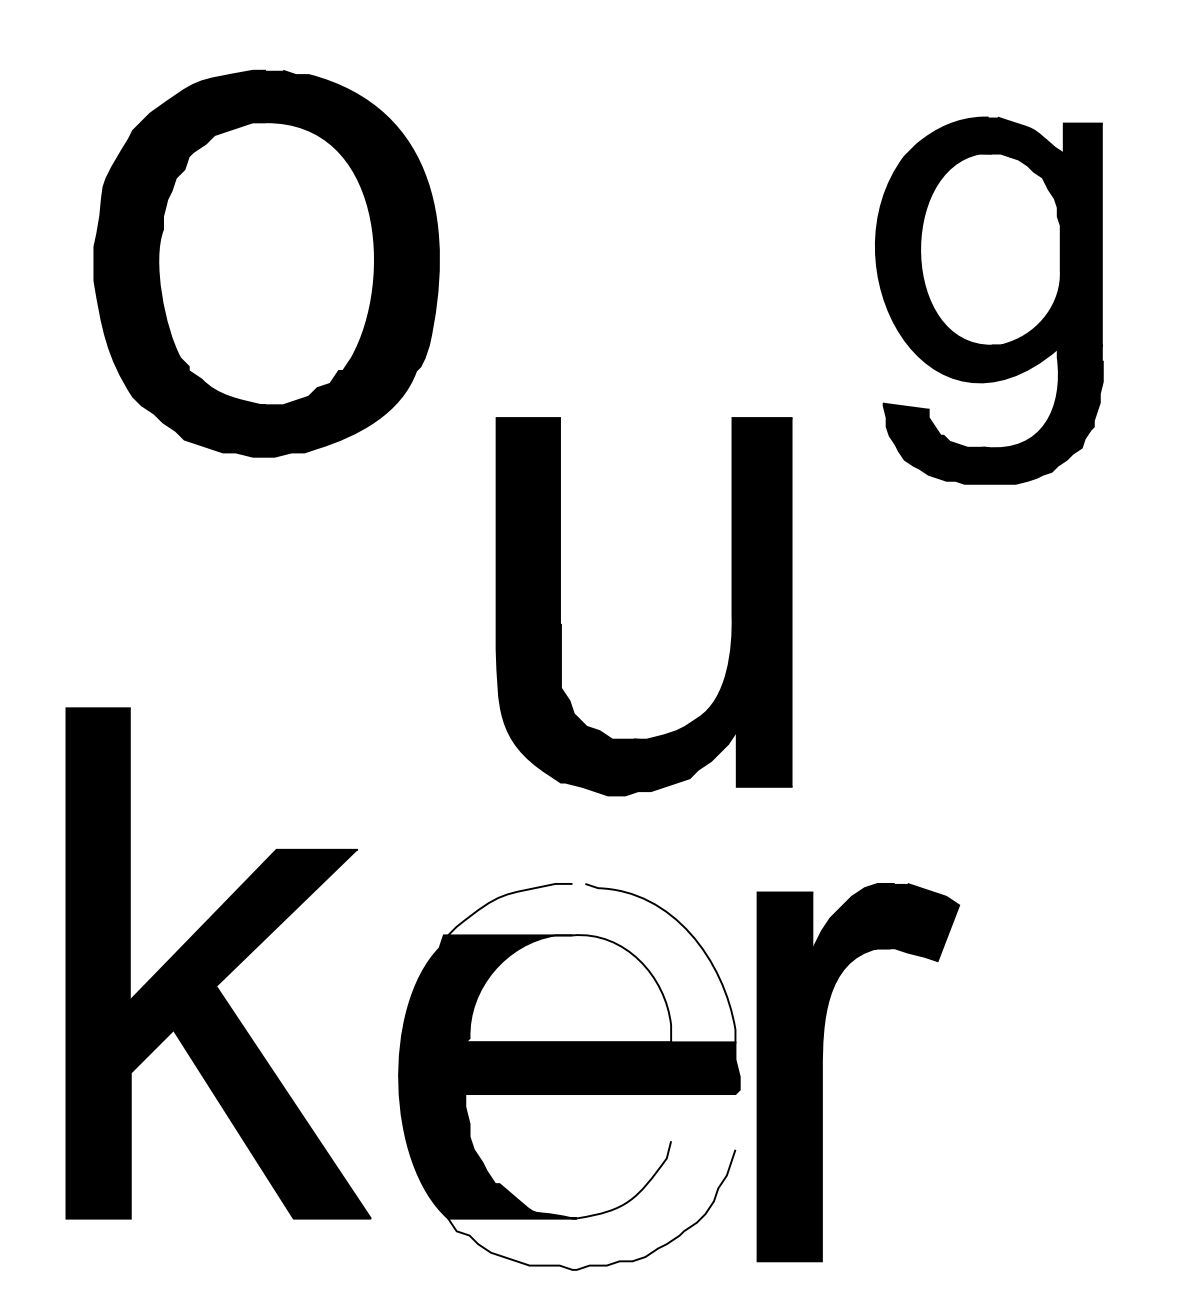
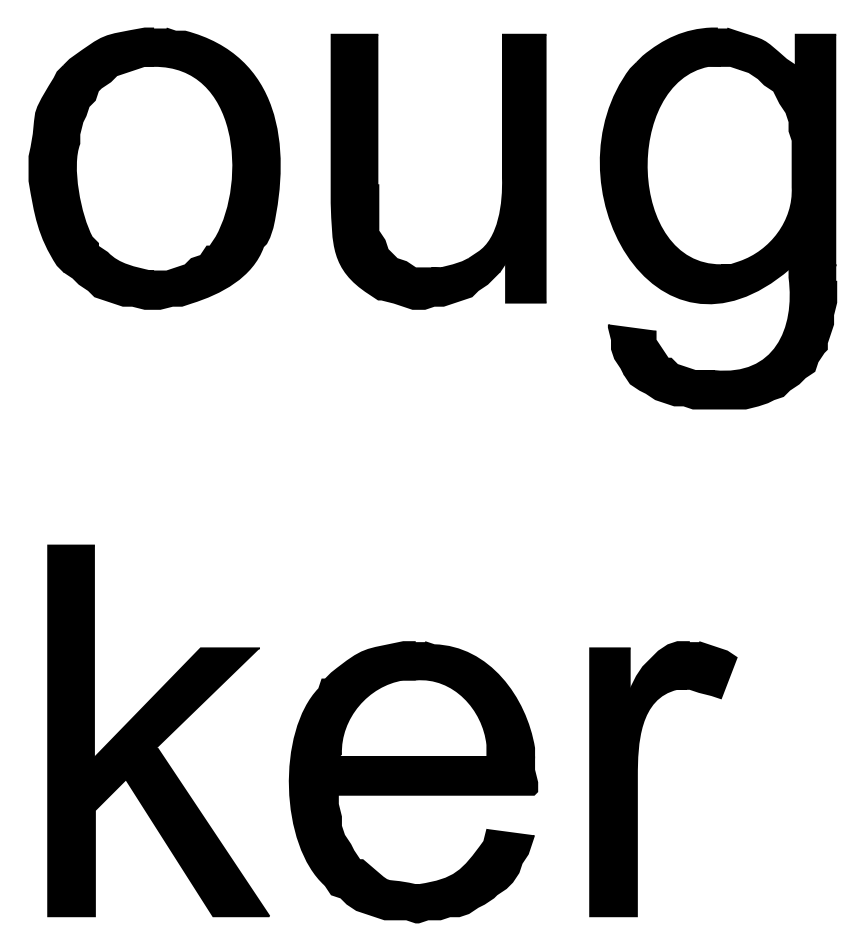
part: (266, 263) -> (154, 168), moved
part: (989, 300) -> (718, 218), size x1.43
part: (561, 606) -> (378, 171), moved
part: (218, 962) -> (158, 730), moved
fill: (591, 962) -> (429, 699), added
part: (822, 1073) -> (637, 779), moved
fill: (591, 1205) -> (429, 875), added

